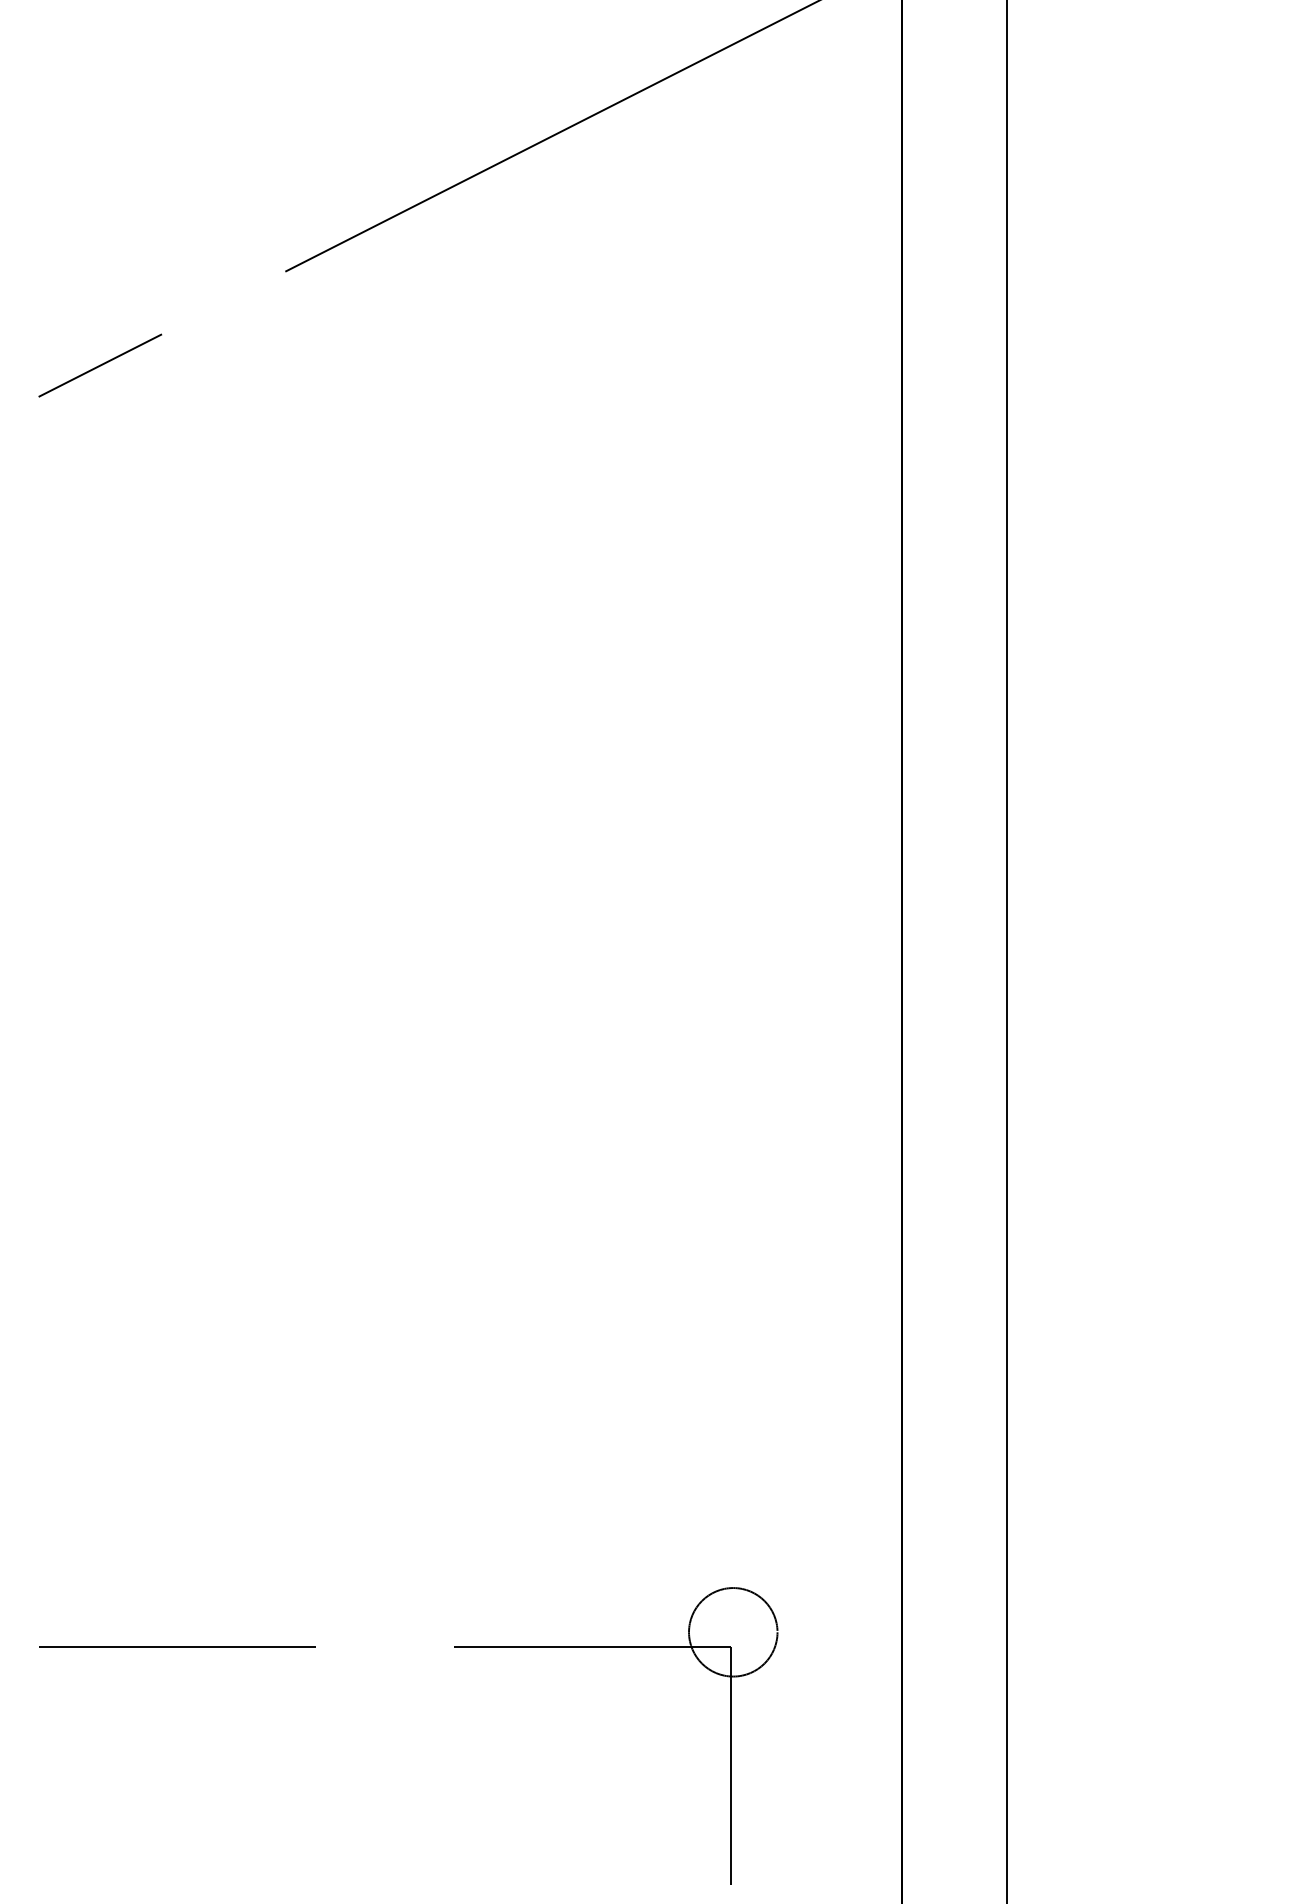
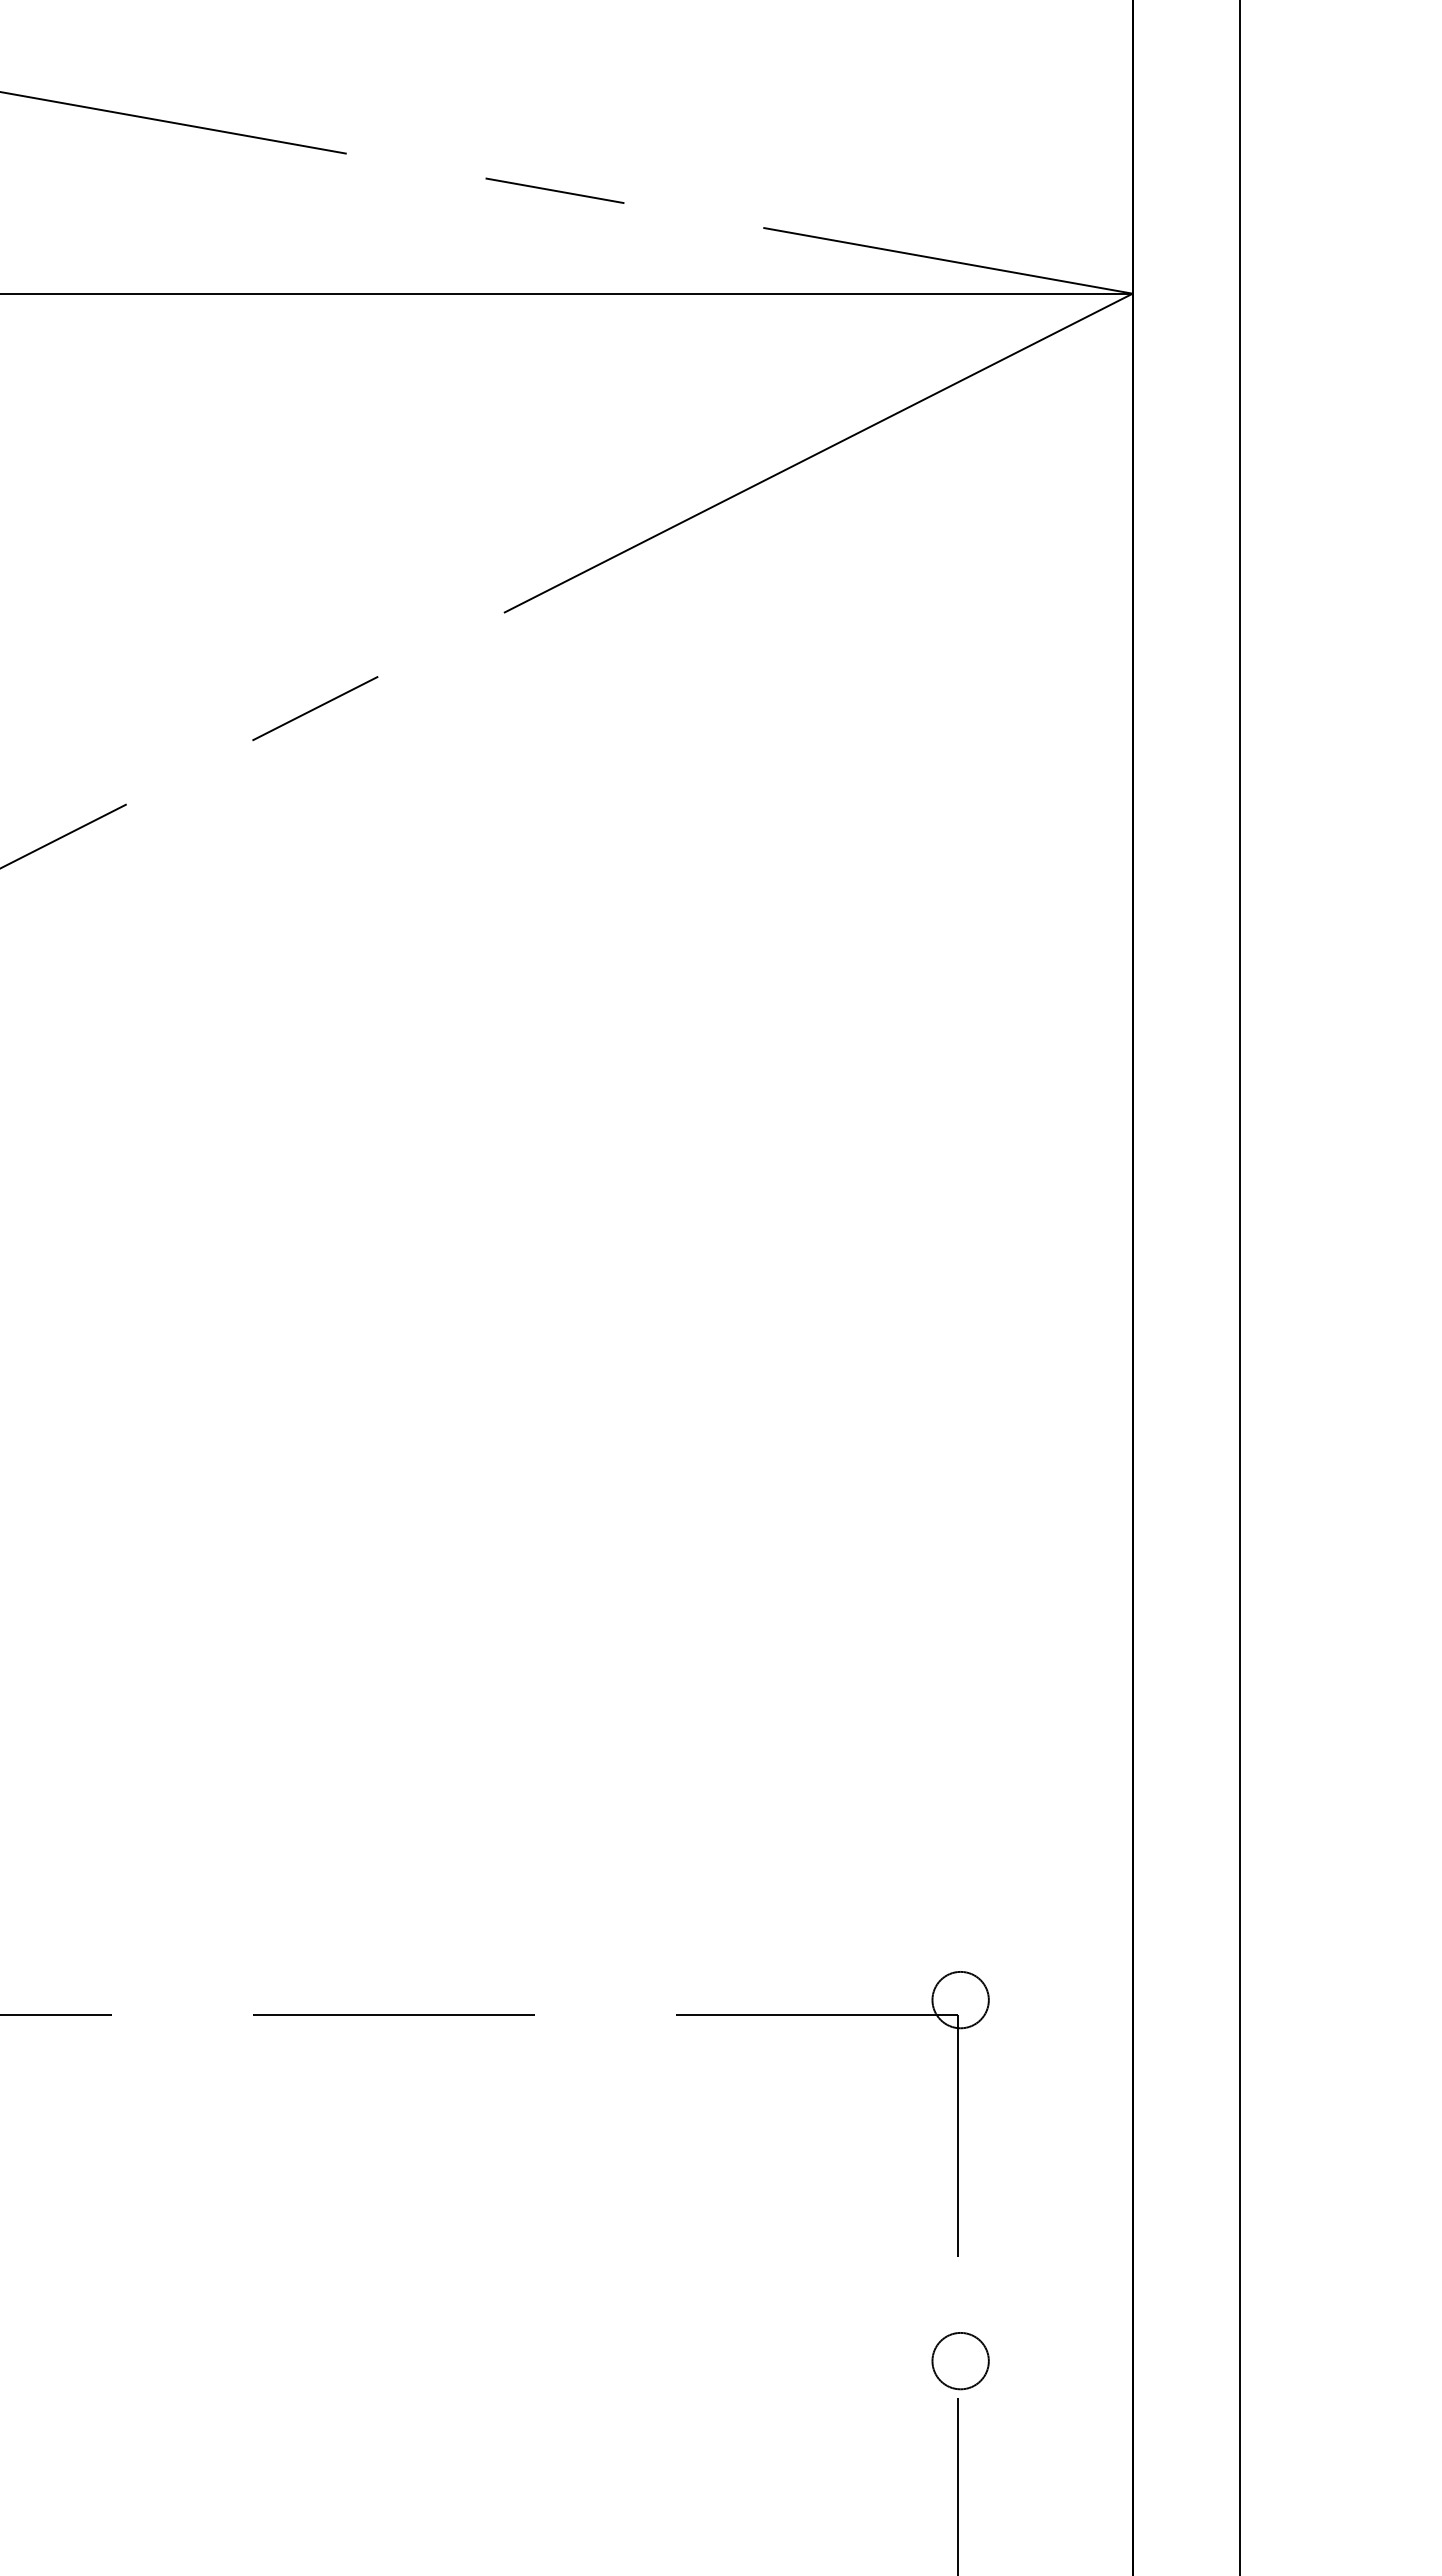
circle: (733, 1631) -> (960, 1999), size x0.62

